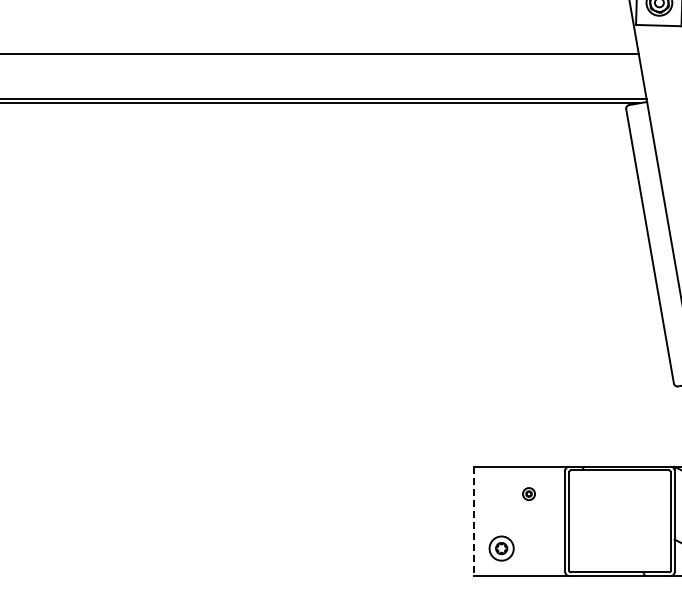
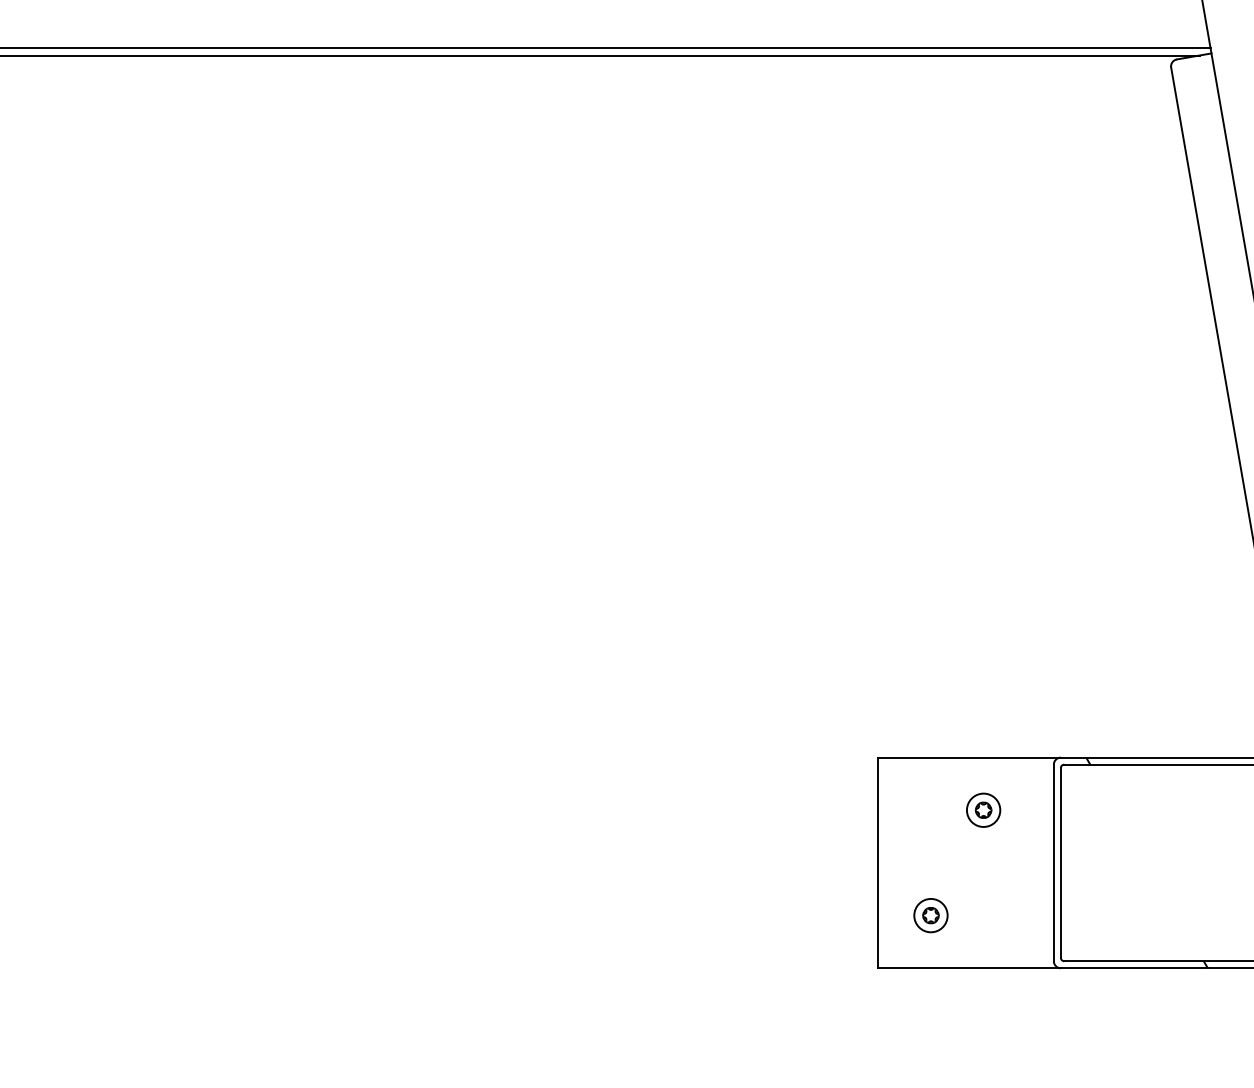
part: (528, 493) -> (982, 809), size x1.43
line: (474, 521) -> (878, 863), dashed -> solid
part: (501, 548) -> (930, 915), size x0.71

